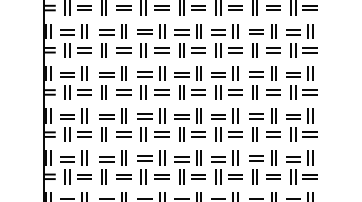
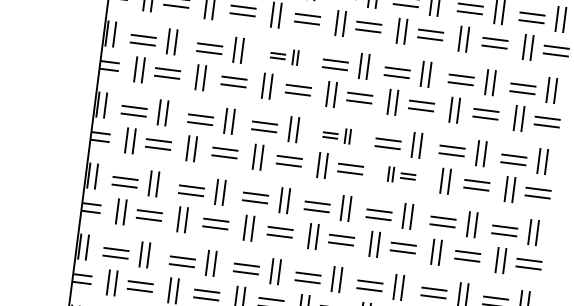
part: (151, 31) -> (284, 56), size x0.6
part: (187, 73) -> (336, 134), size x0.6
part: (228, 92) -> (400, 175), size x0.6

